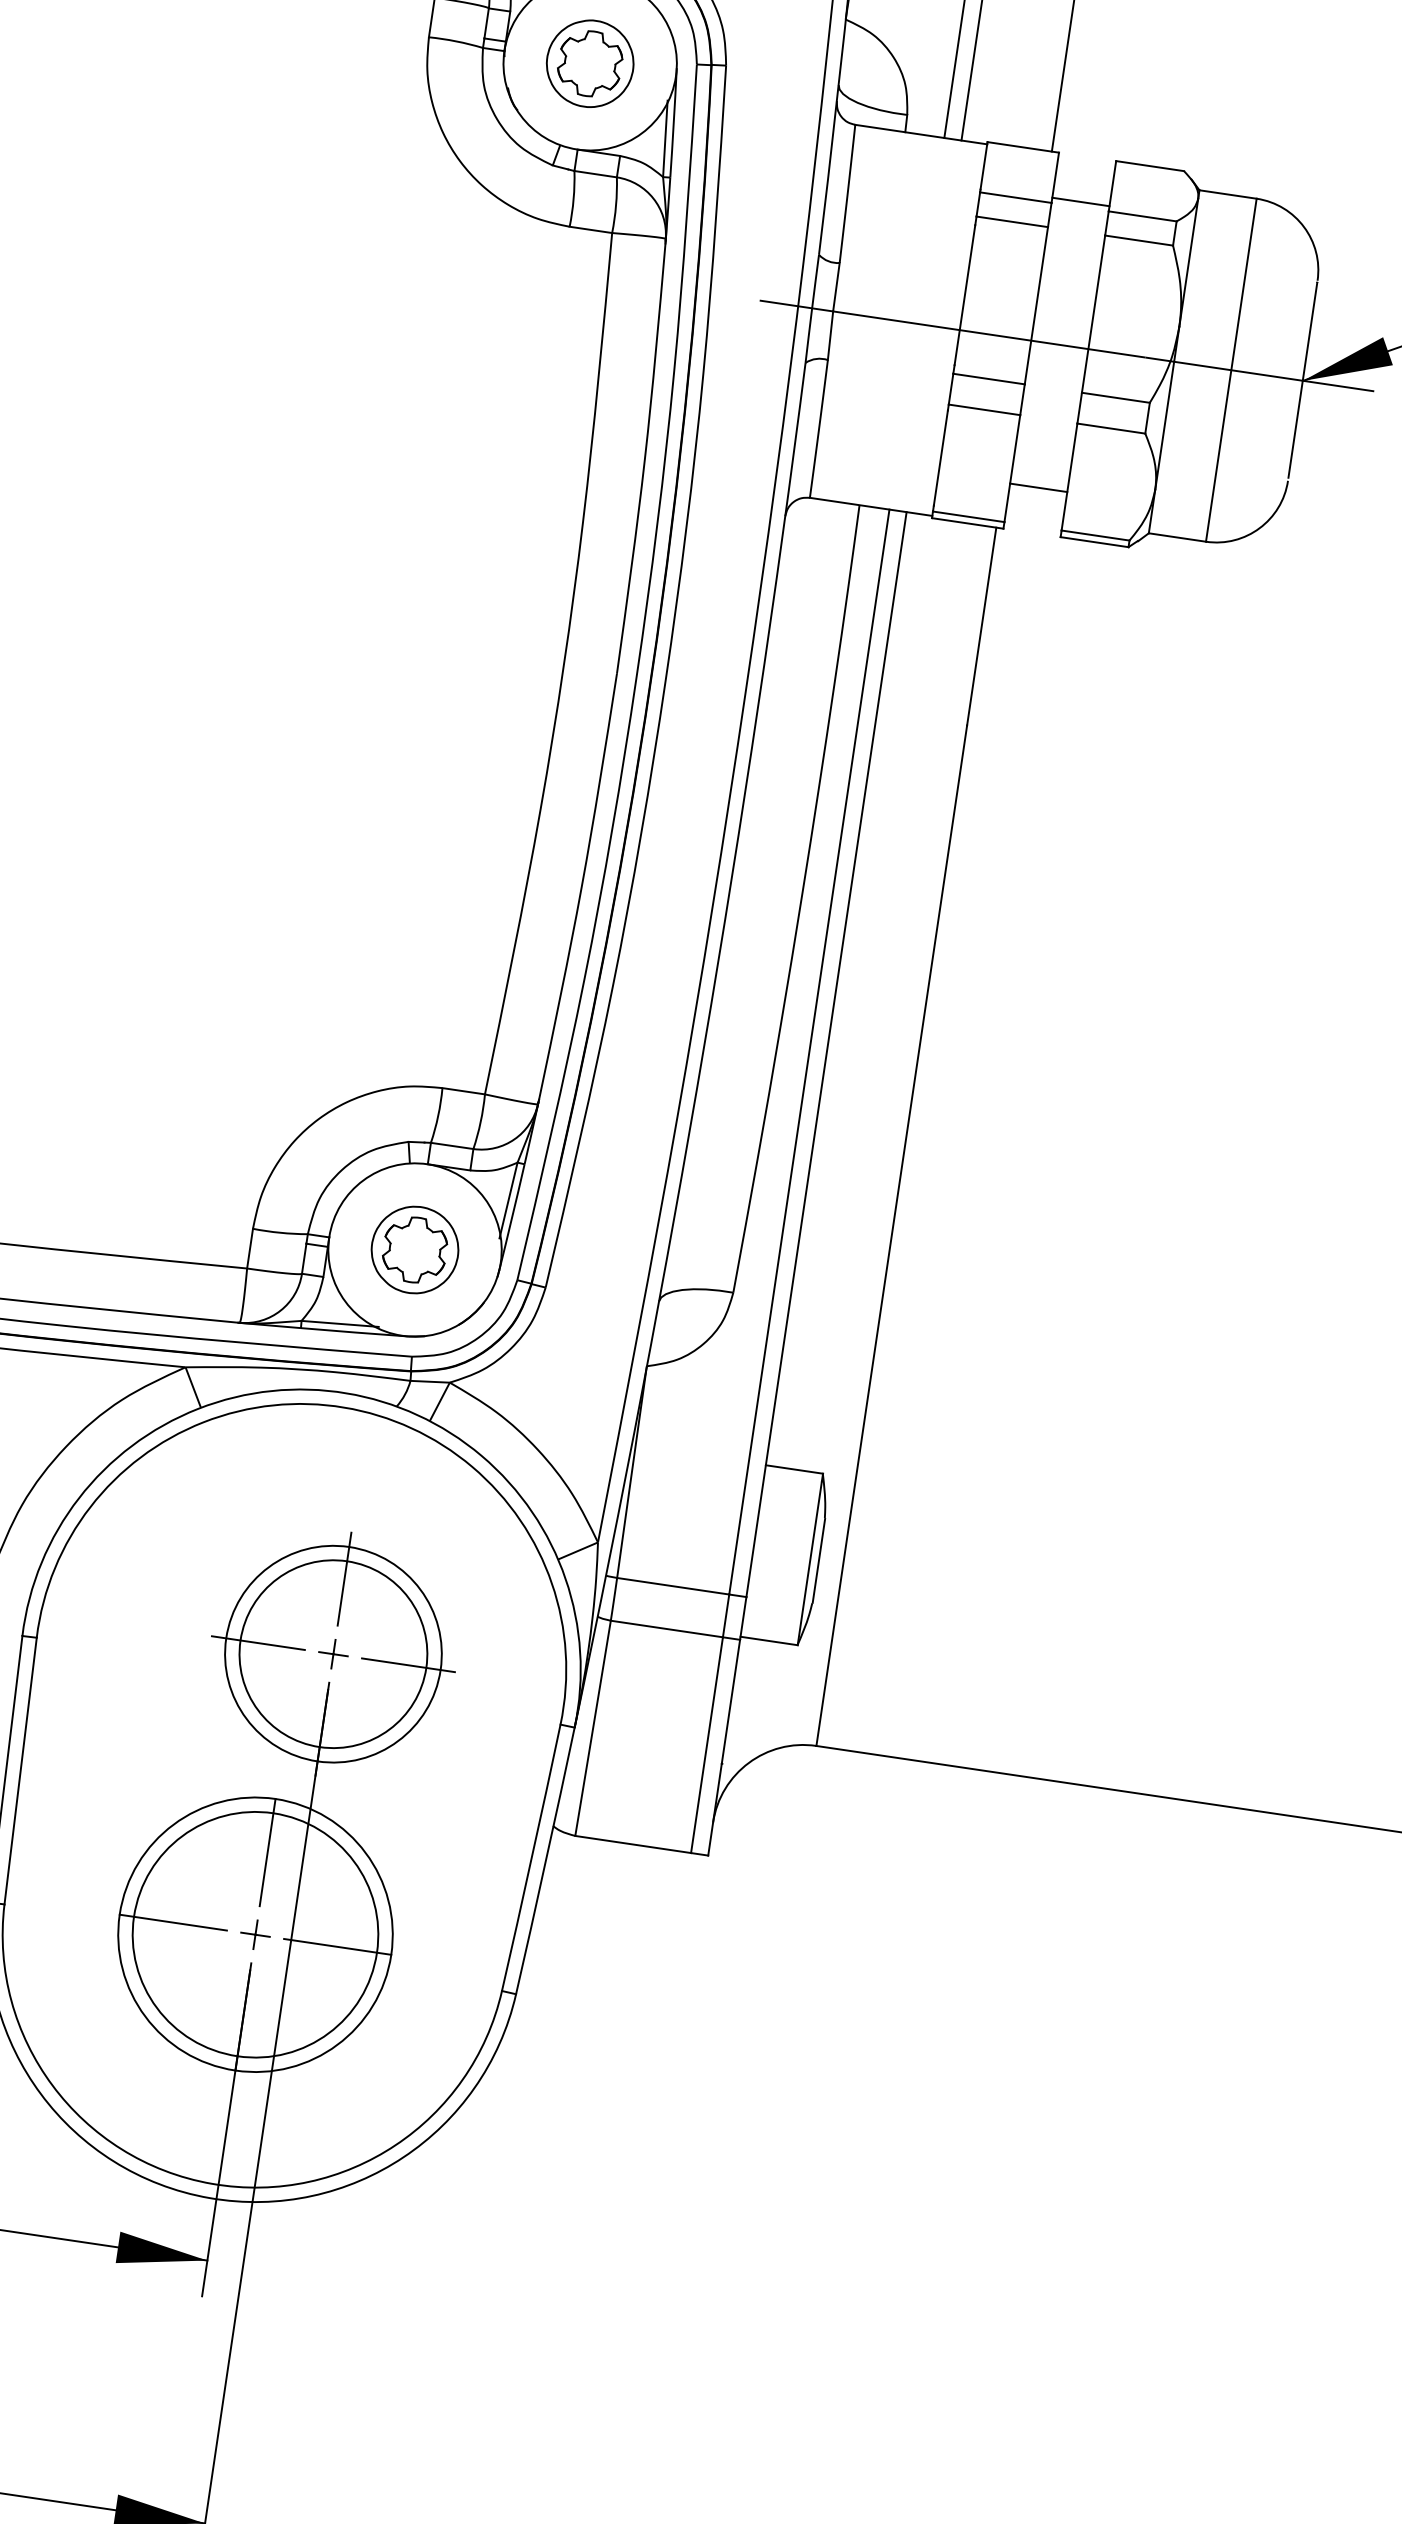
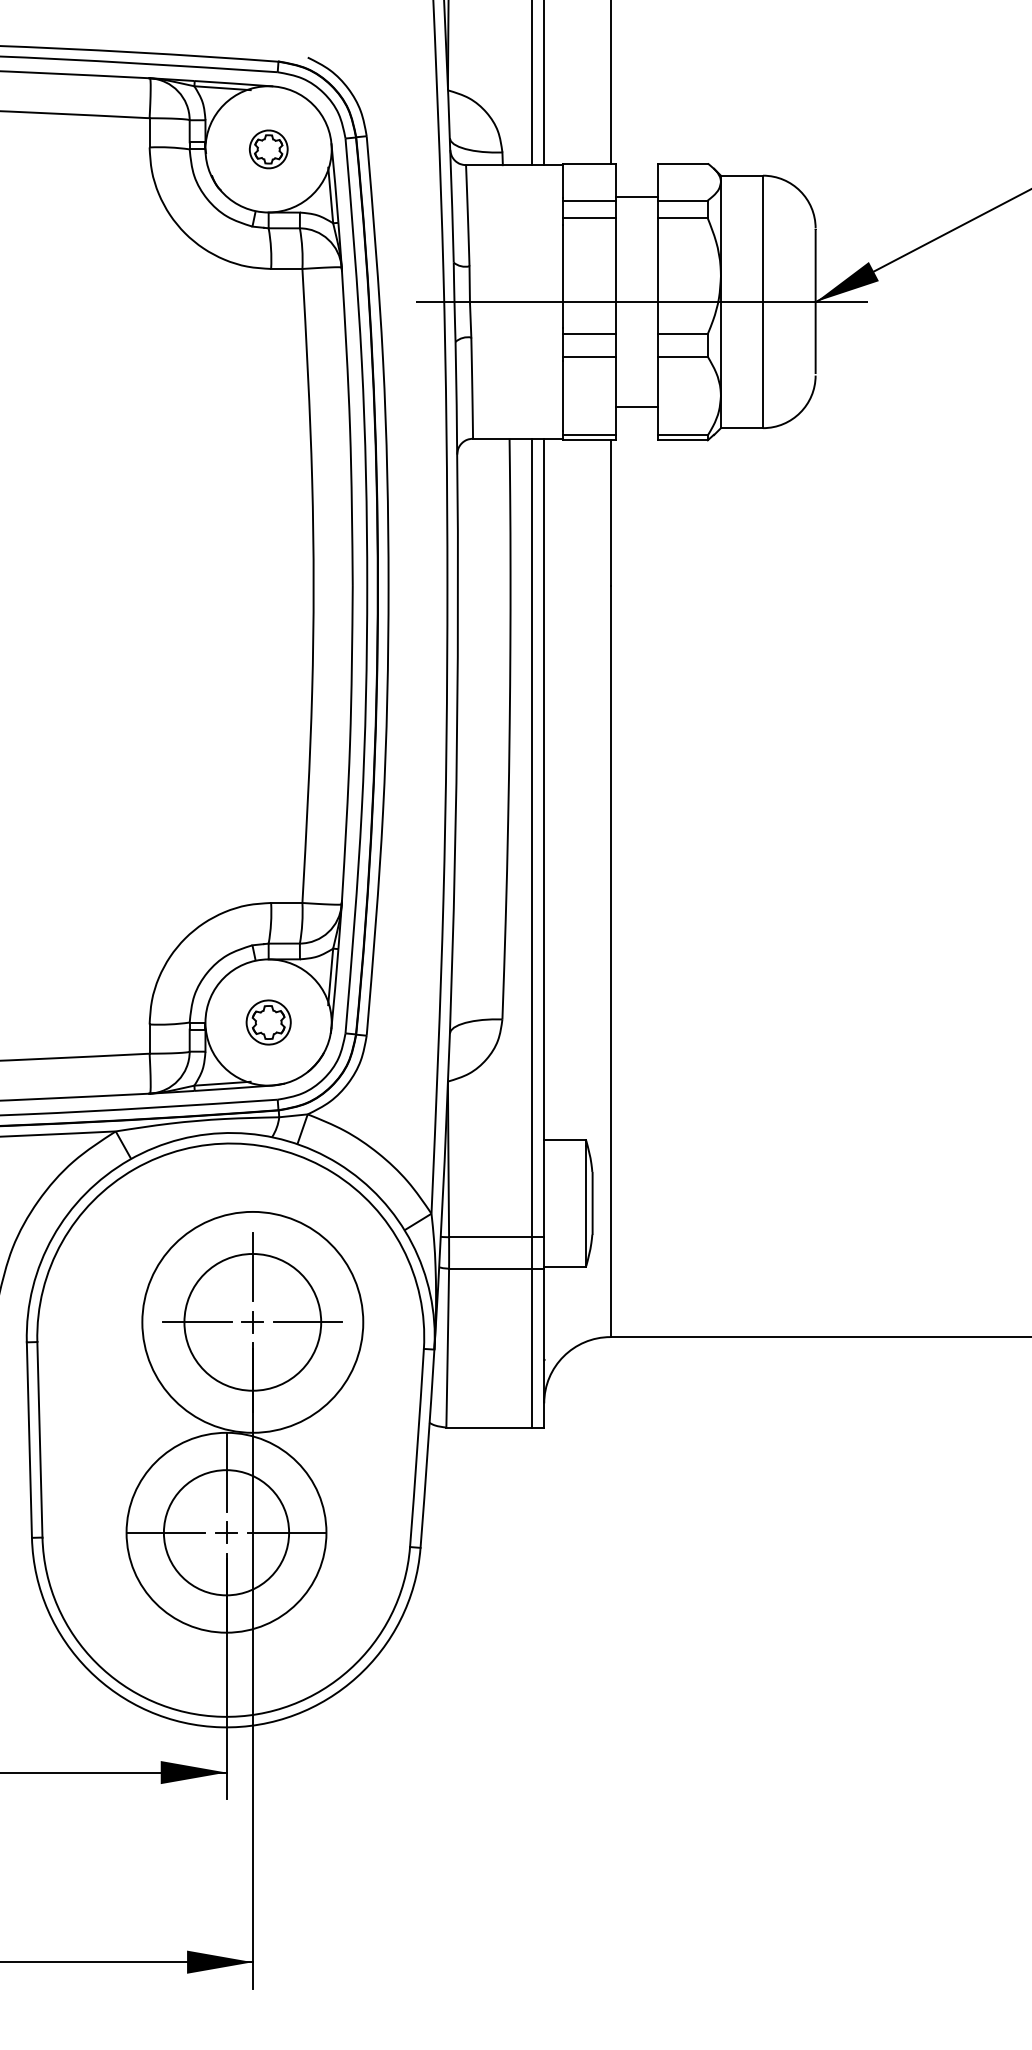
part: (590, 63) -> (268, 149), size x0.6
part: (414, 1249) -> (268, 1022), size x0.7
circle: (332, 1654) -> (252, 1322), size x1.4
circle: (255, 1934) -> (226, 1532), size x0.7

